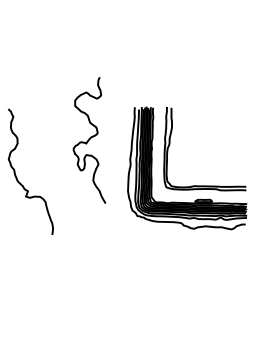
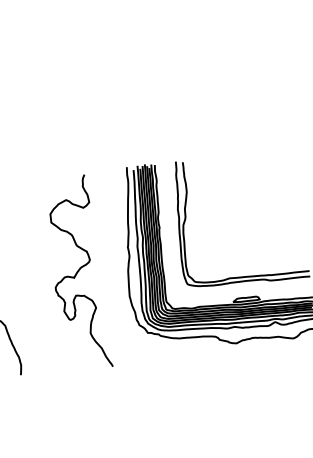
curve: (89, 140) -> (78, 272), moved

